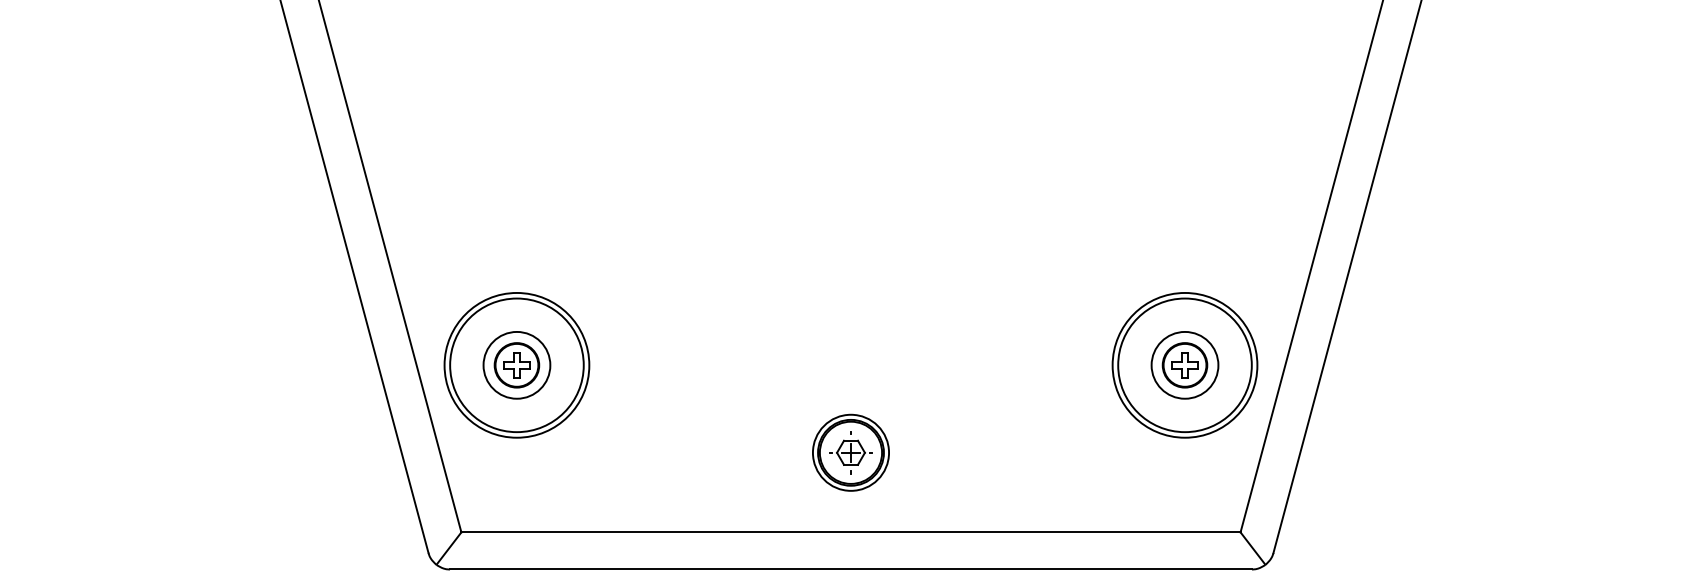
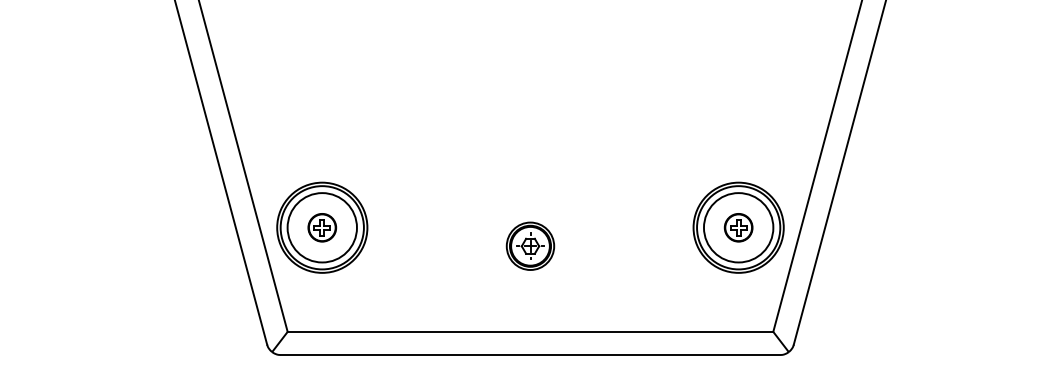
circle: (517, 364) -> (322, 227), size x1.67
circle: (1184, 364) -> (738, 227), size x1.67
part: (851, 451) -> (530, 245), moved

